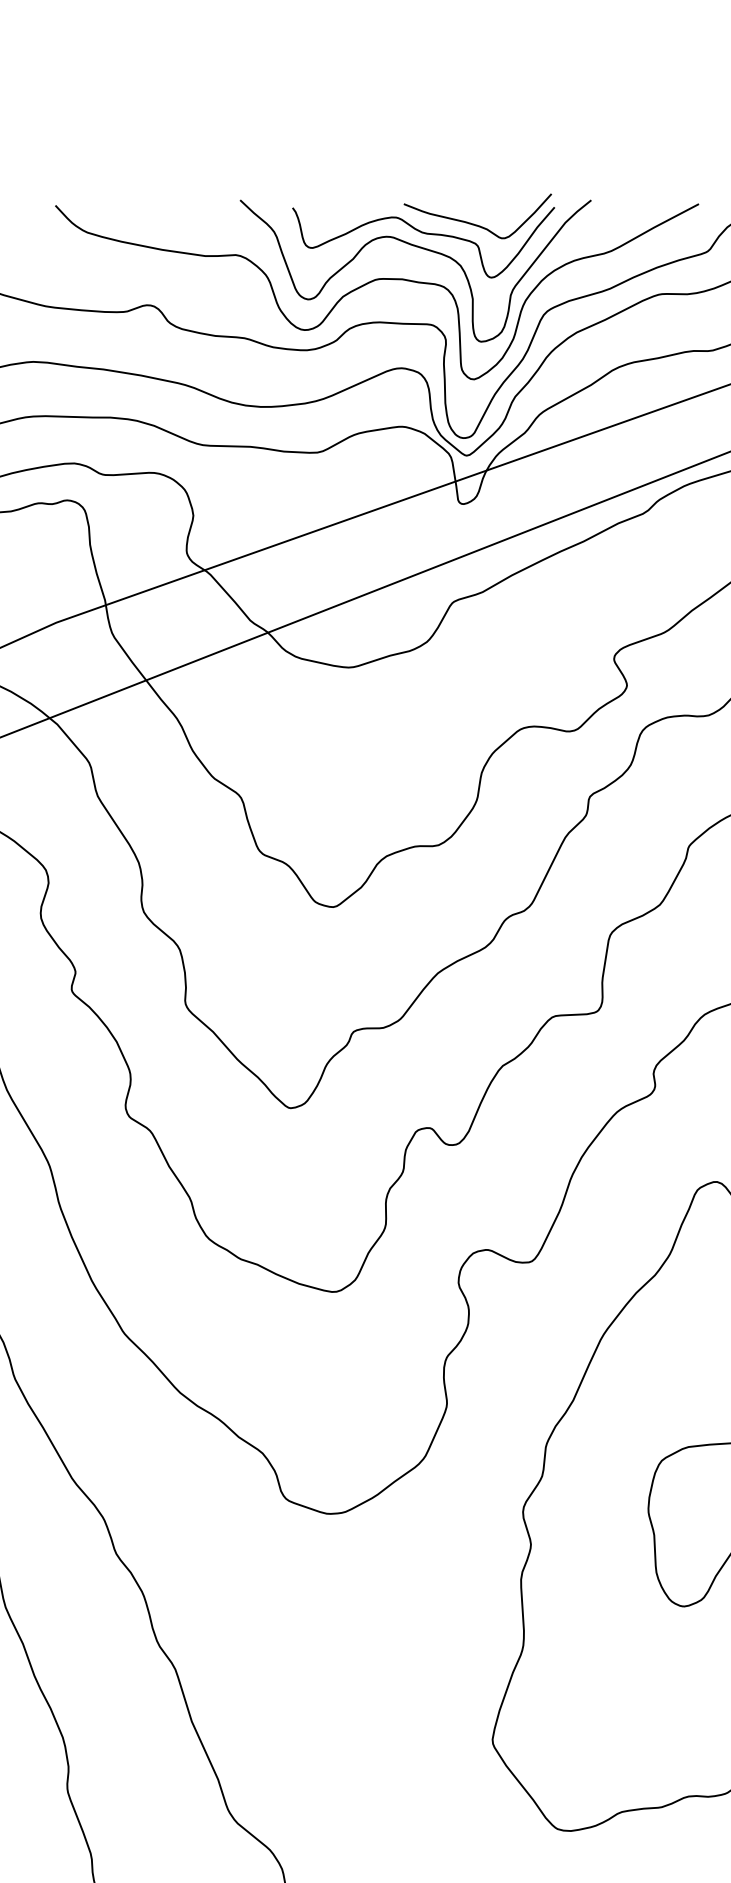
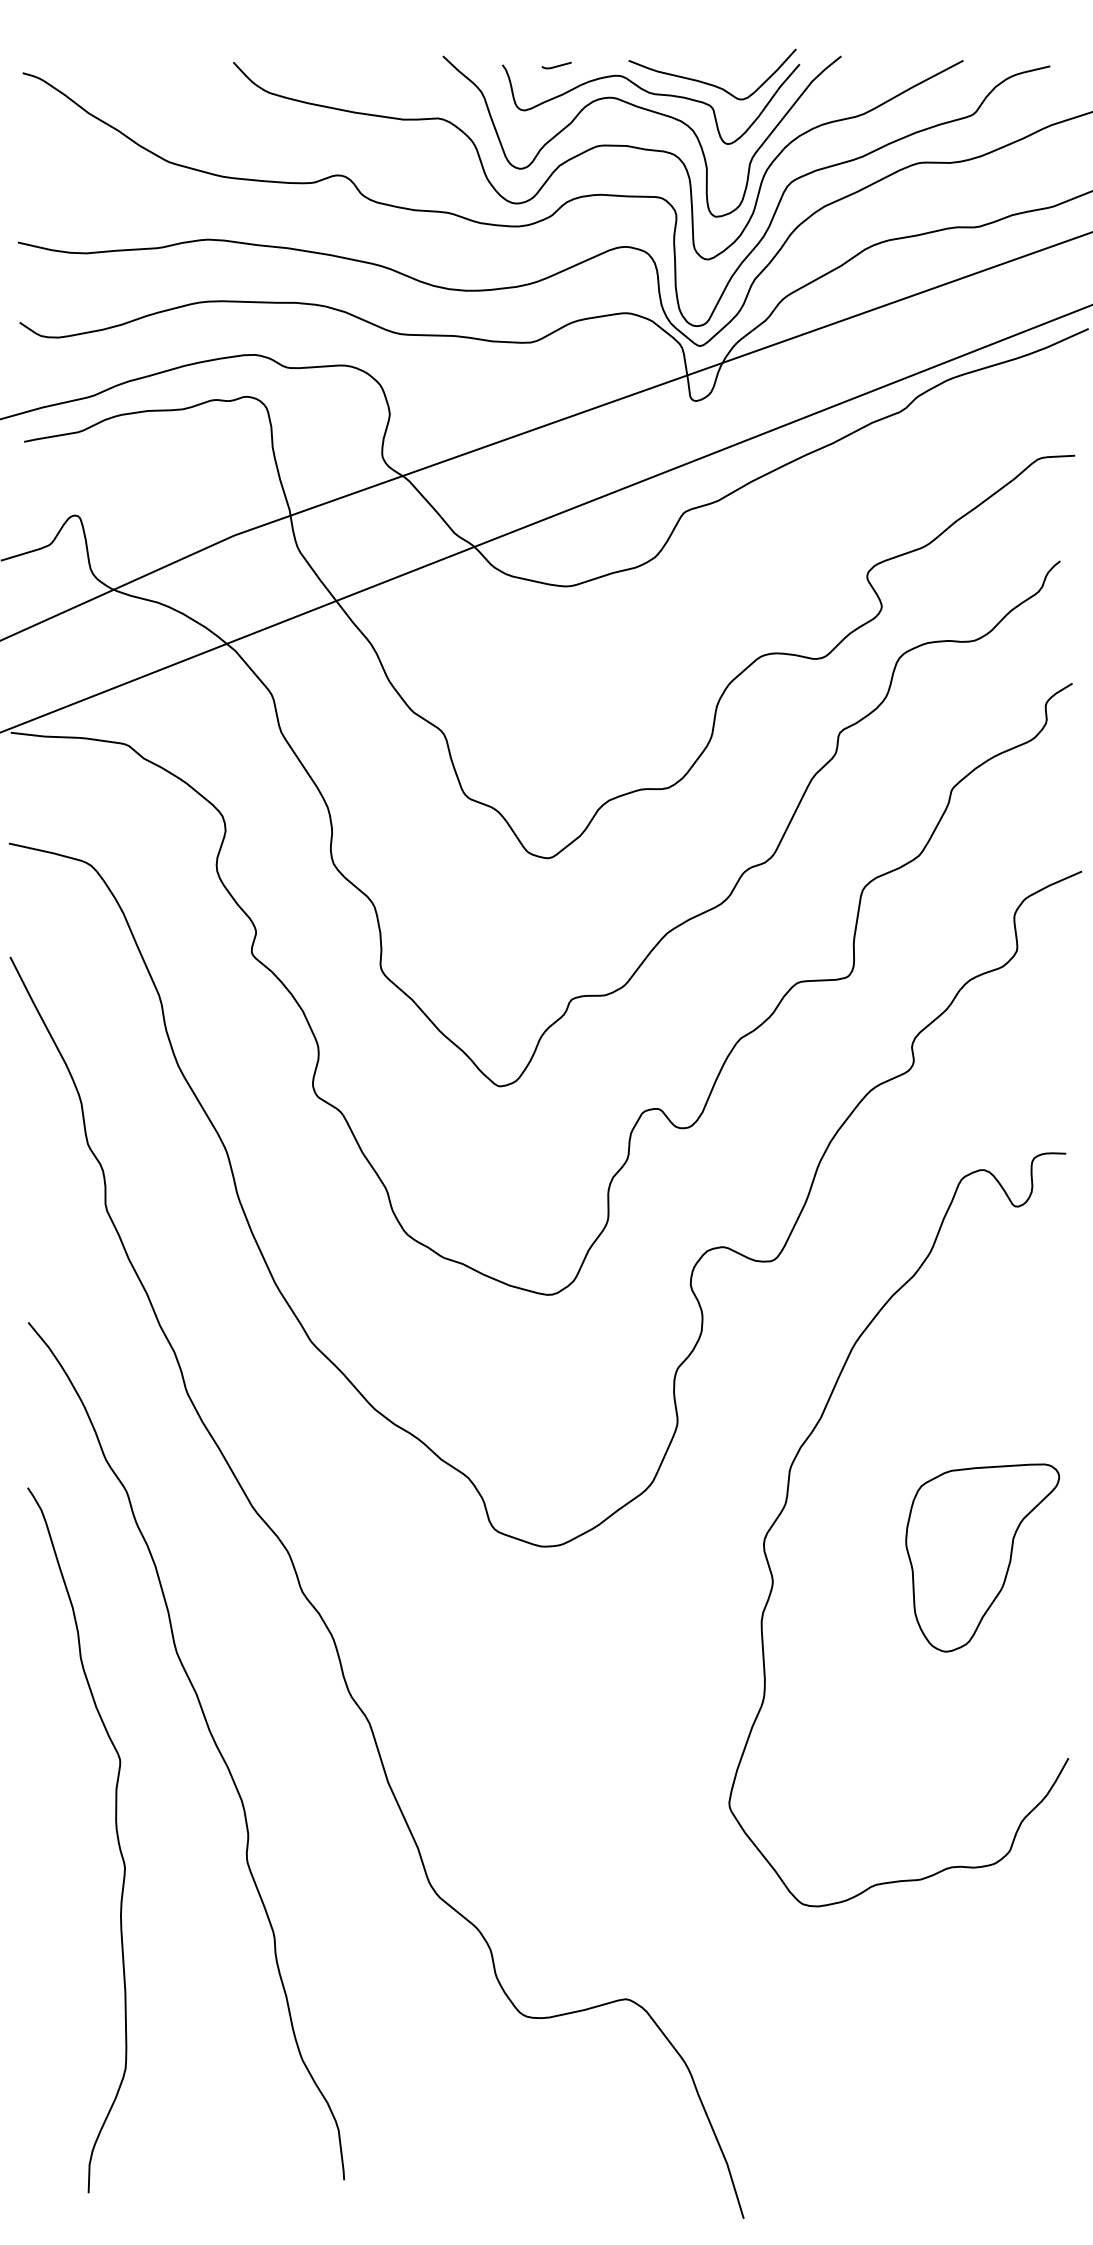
line: (340, 208) -> (556, 65), added

